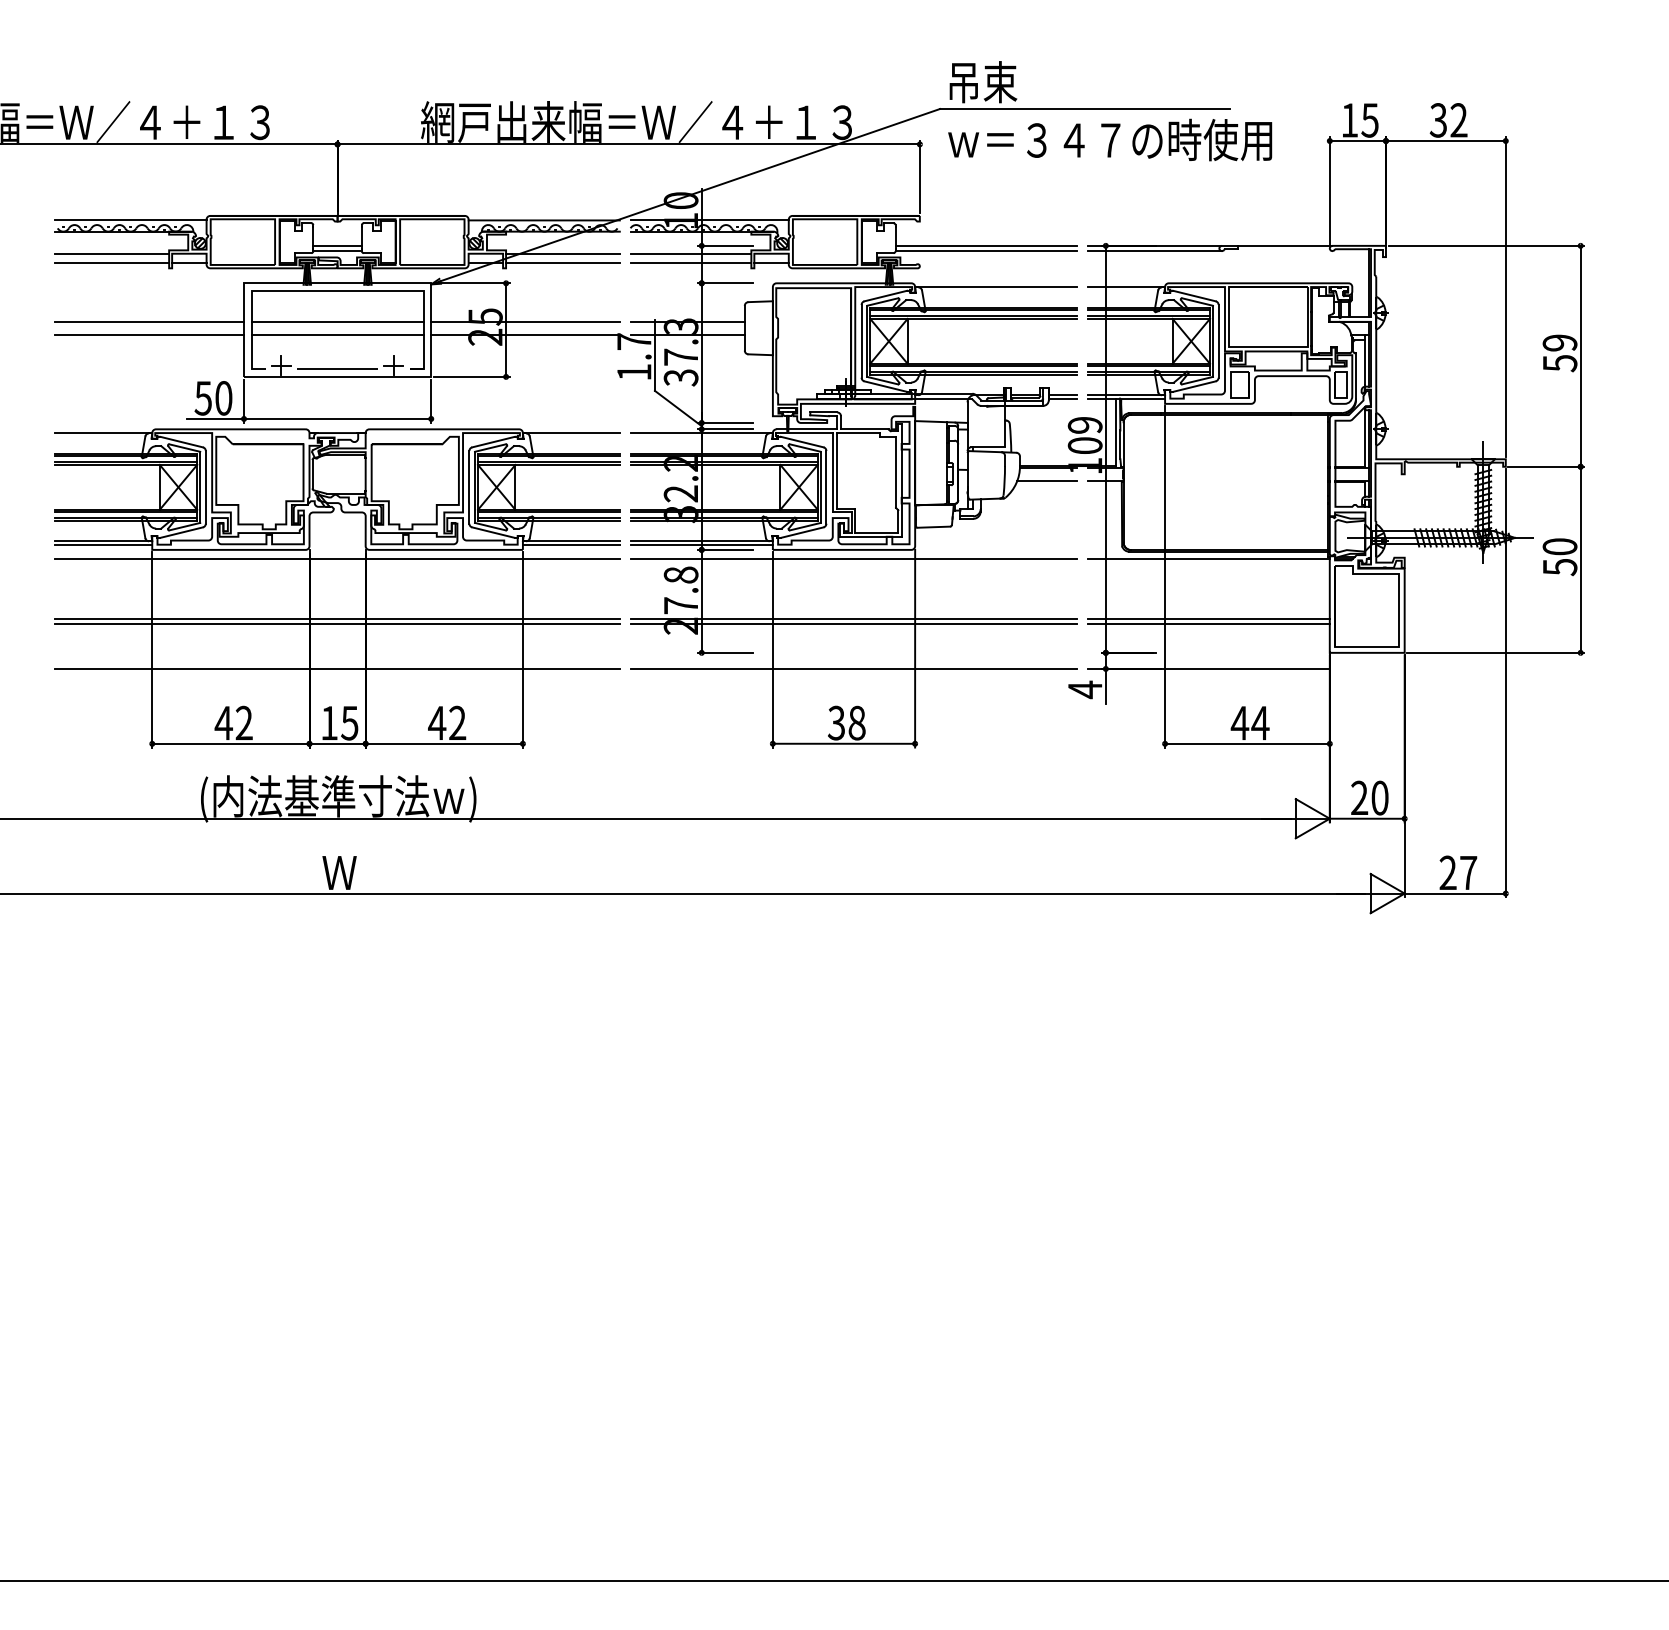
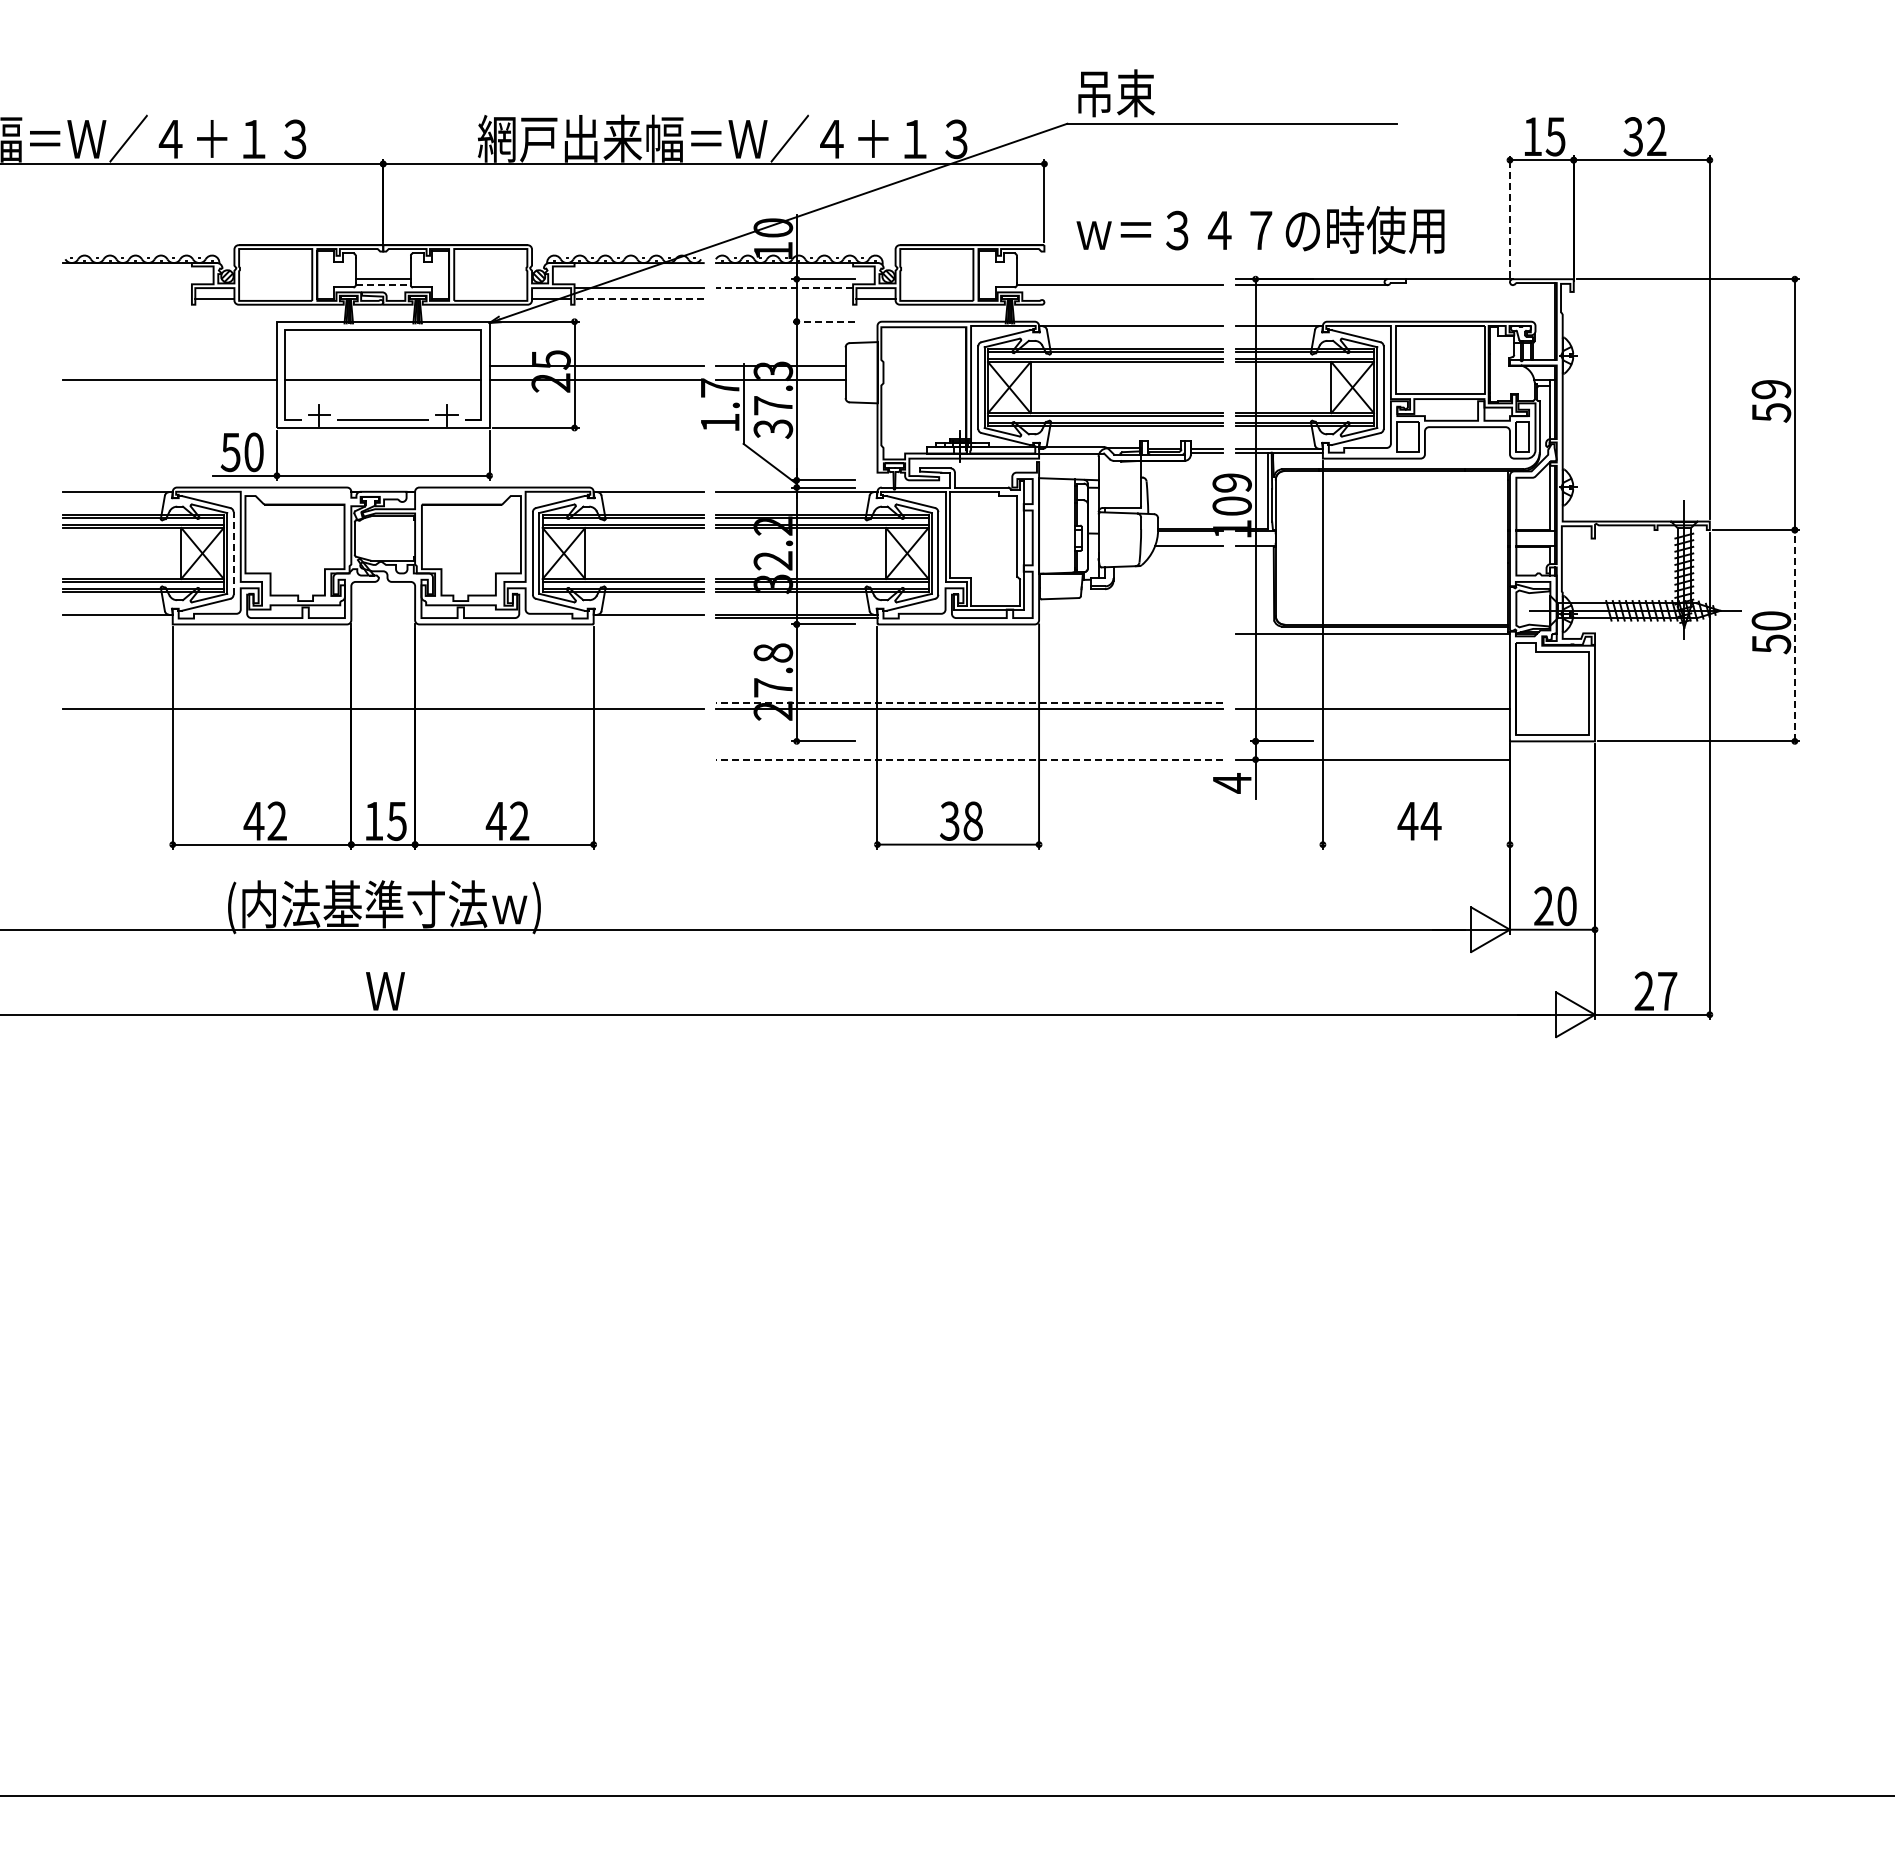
text: (1110, 140) -> (1260, 230), moved
line: (1329, 190) -> (1509, 216), solid -> dashed
line: (130, 220) -> (148, 250), removed
line: (543, 220) -> (617, 250), removed
line: (709, 220) -> (805, 250), removed
line: (985, 246) -> (1119, 279), removed
line: (337, 251) -> (383, 285), solid -> dashed
line: (111, 254) -> (126, 288), removed
line: (690, 254) -> (784, 288), solid -> dashed
line: (111, 263) -> (126, 299), removed
line: (563, 263) -> (639, 299), solid -> dashed
line: (690, 263) -> (784, 299), removed
line: (725, 283) -> (823, 321), solid -> dashed
line: (149, 321) -> (169, 365), removed
line: (337, 321) -> (383, 365), removed
line: (205, 486) -> (233, 552), solid -> dashed
line: (103, 544) -> (117, 618), removed
line: (571, 544) -> (648, 618), removed
line: (336, 558) -> (382, 634), removed
line: (853, 558) -> (969, 634), removed
line: (1580, 559) -> (1794, 635), solid -> dashed
line: (336, 618) -> (382, 702), removed
line: (853, 618) -> (969, 702), solid -> dashed
line: (1208, 618) -> (1372, 702), removed
line: (336, 668) -> (382, 759), removed
line: (853, 668) -> (969, 759), solid -> dashed
line: (1246, 743) -> (1415, 844), removed

